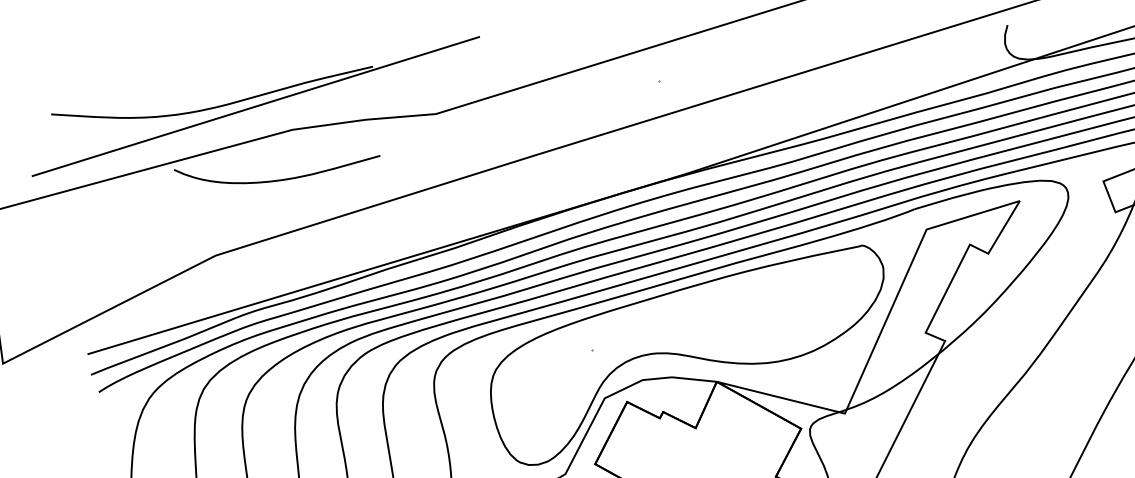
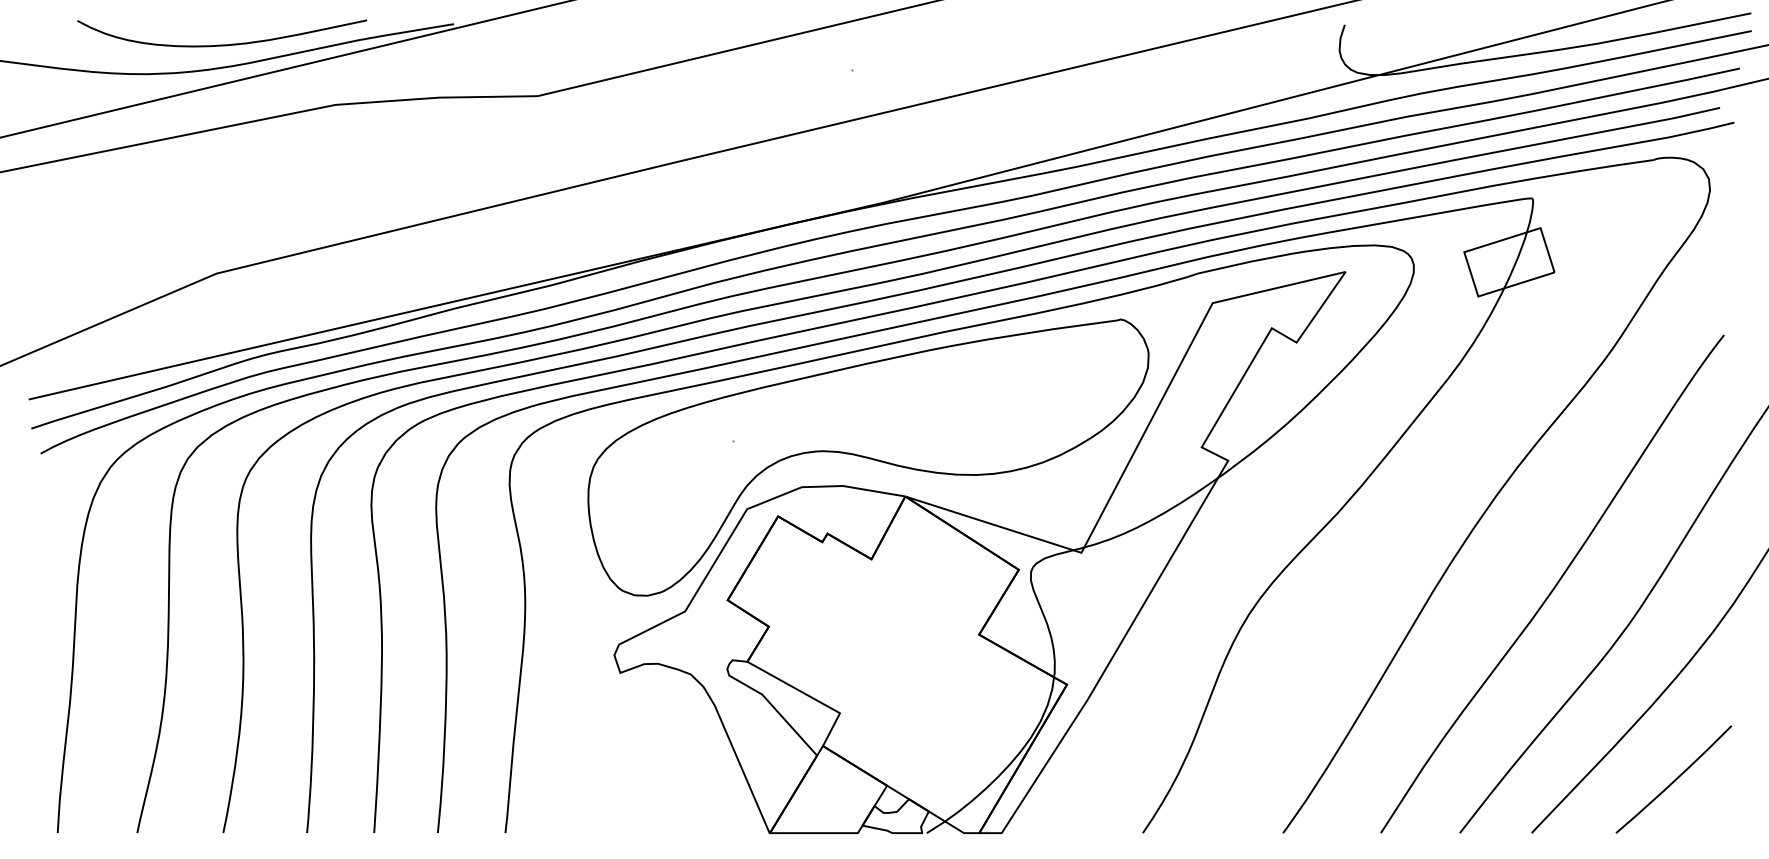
curve: (277, 179) -> (221, 44), moved

